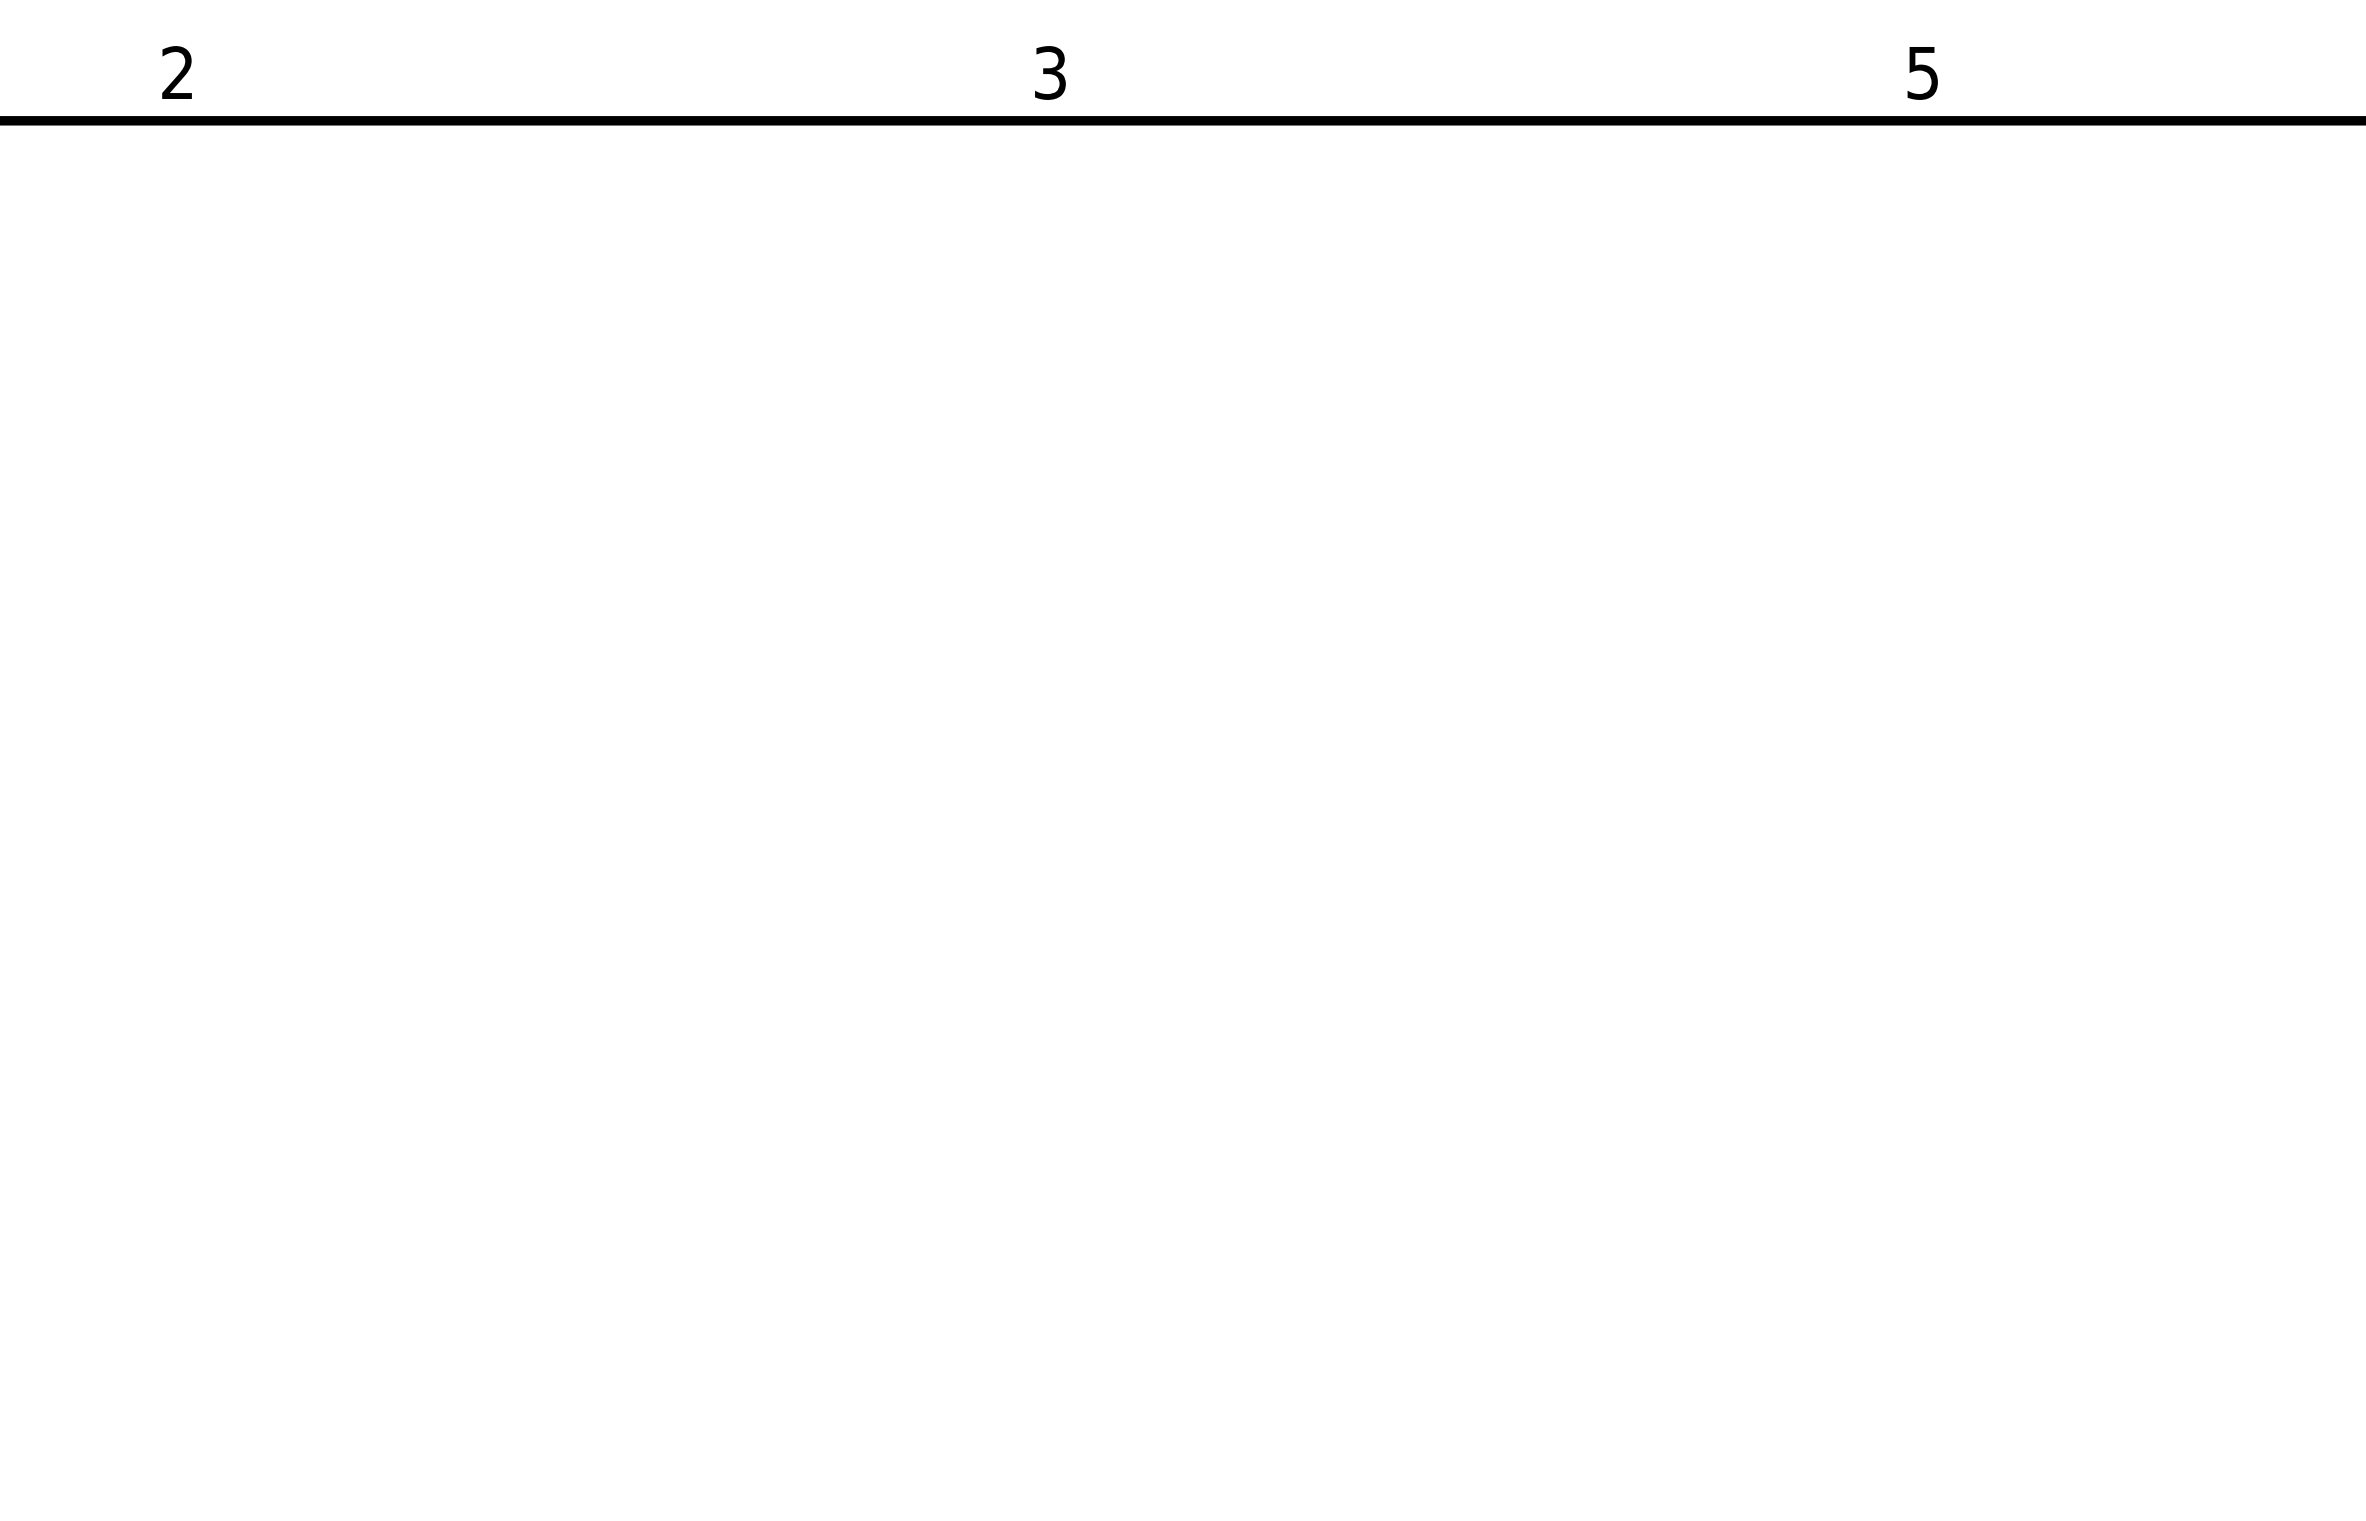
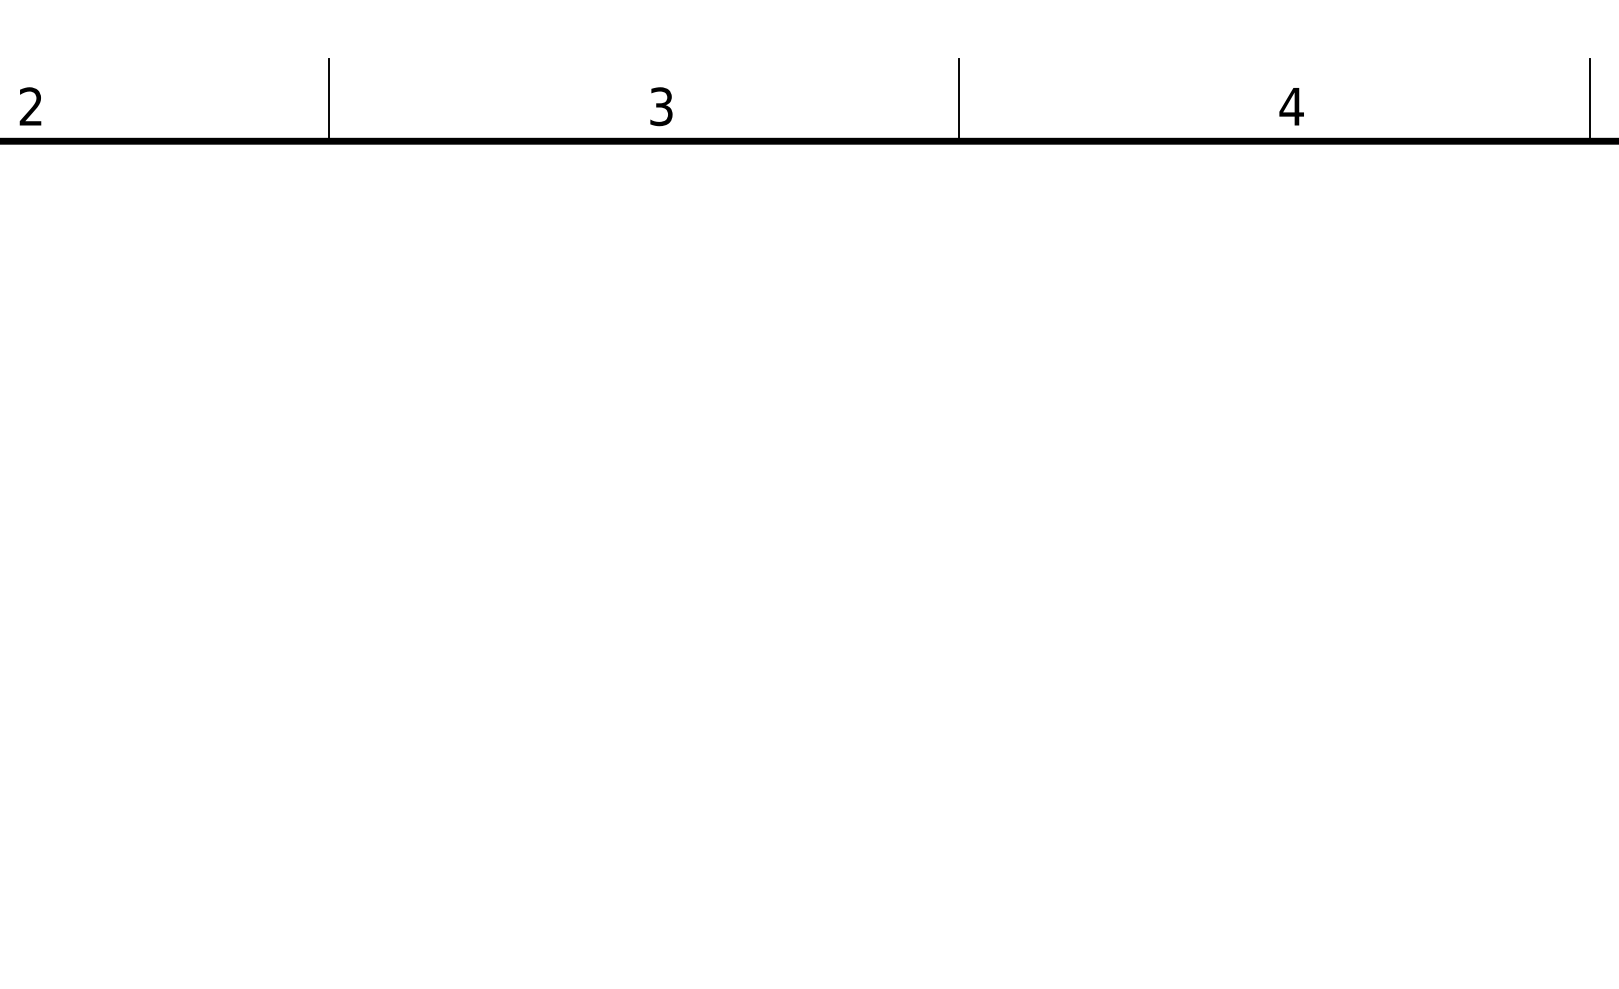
line: (590, 63) -> (329, 99), added
line: (1462, 63) -> (959, 99), added
line: (2335, 63) -> (1589, 99), added
text: (1922, 73) -> (1291, 107), 5 -> 4

